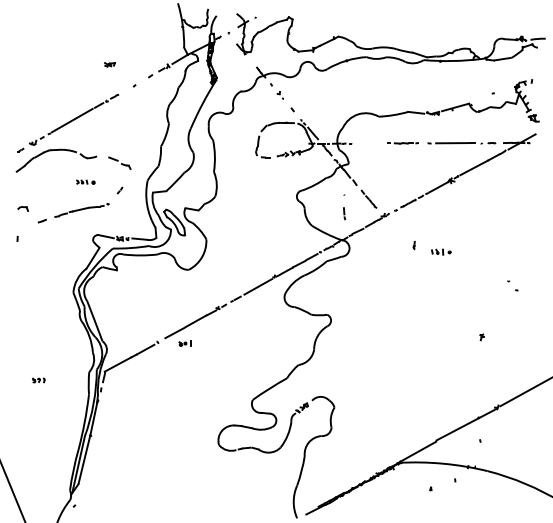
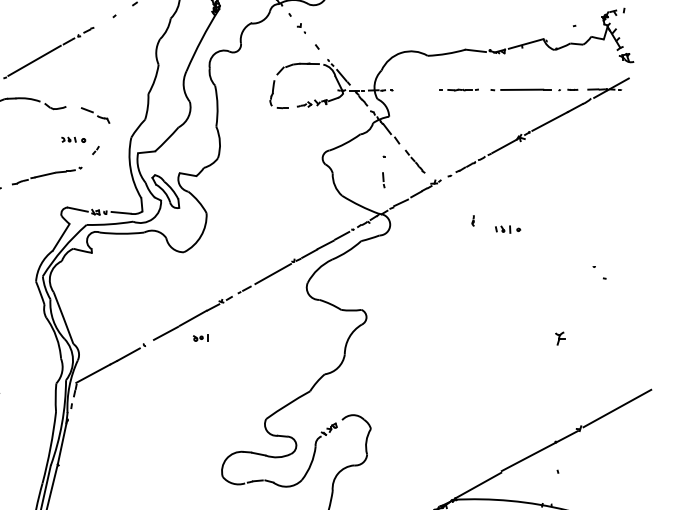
part: (85, 181) -> (73, 138), moved
part: (481, 337) -> (559, 339), size x1.6
part: (184, 343) -> (200, 337), moved

